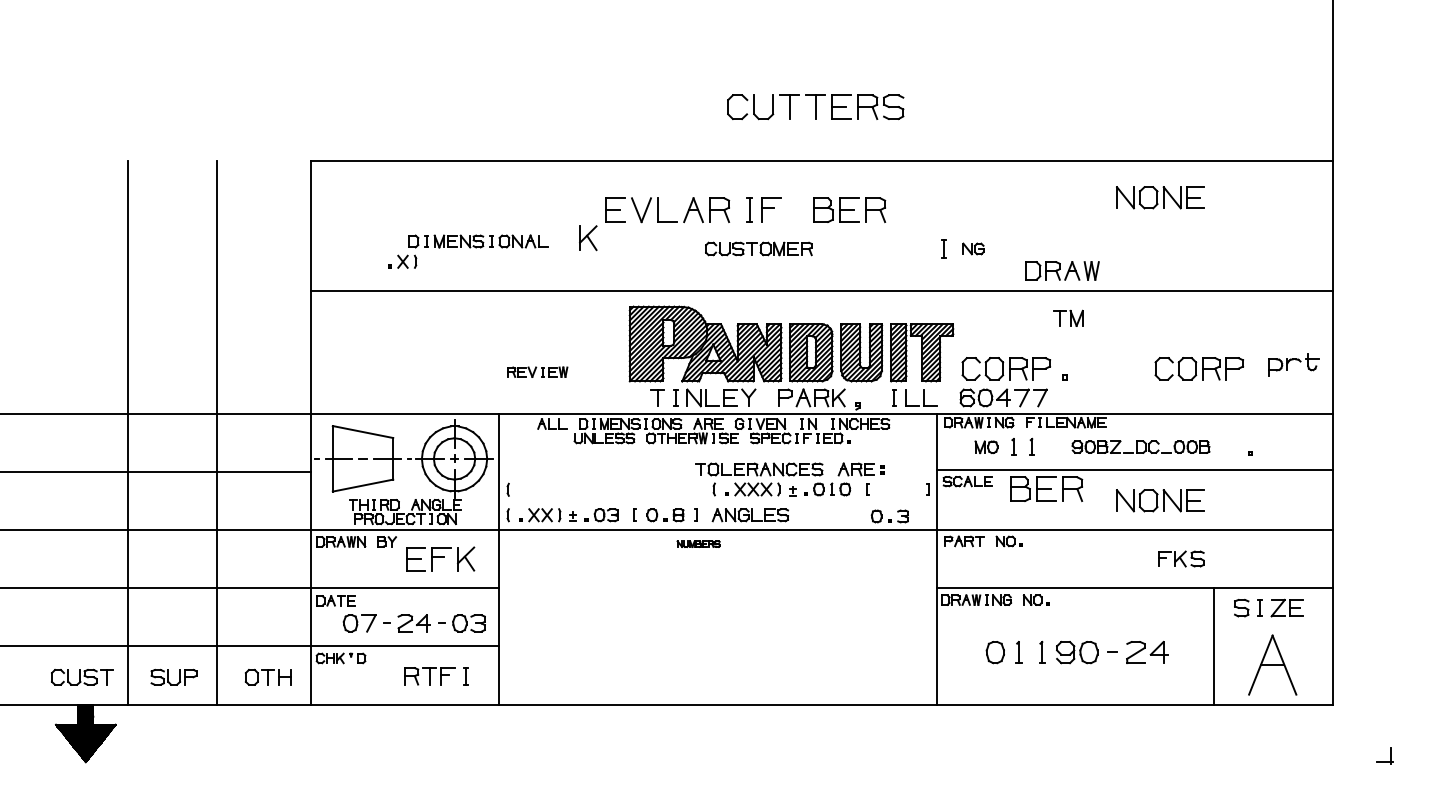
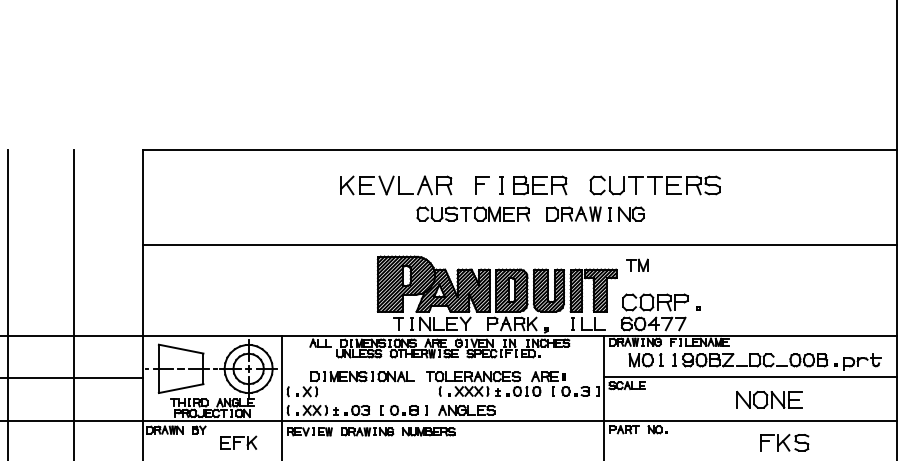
part: (815, 107) -> (655, 185), moved
part: (1160, 197) -> (769, 176), removed
part: (749, 209) -> (501, 184), moved
part: (588, 238) -> (347, 185), moved
part: (758, 248) -> (472, 213), size x1.43
part: (973, 248) -> (631, 213), size x1.67
part: (468, 251) -> (355, 384), moved
part: (1062, 270) -> (573, 213), moved
part: (1068, 317) -> (637, 264), moved
part: (1293, 364) -> (862, 362), moved
part: (1198, 368) -> (797, 302), removed
part: (537, 371) -> (309, 431), moved
part: (1140, 446) -> (754, 359), size x1.43
part: (986, 447) -> (641, 360), size x1.43
part: (1046, 488) -> (685, 390), removed
part: (889, 516) -> (575, 391), moved
part: (615, 543) -> (367, 431), added
part: (698, 543) -> (428, 431), size x1.67
part: (440, 558) -> (238, 442), size x0.71
part: (1181, 558) -> (784, 442), size x1.43

